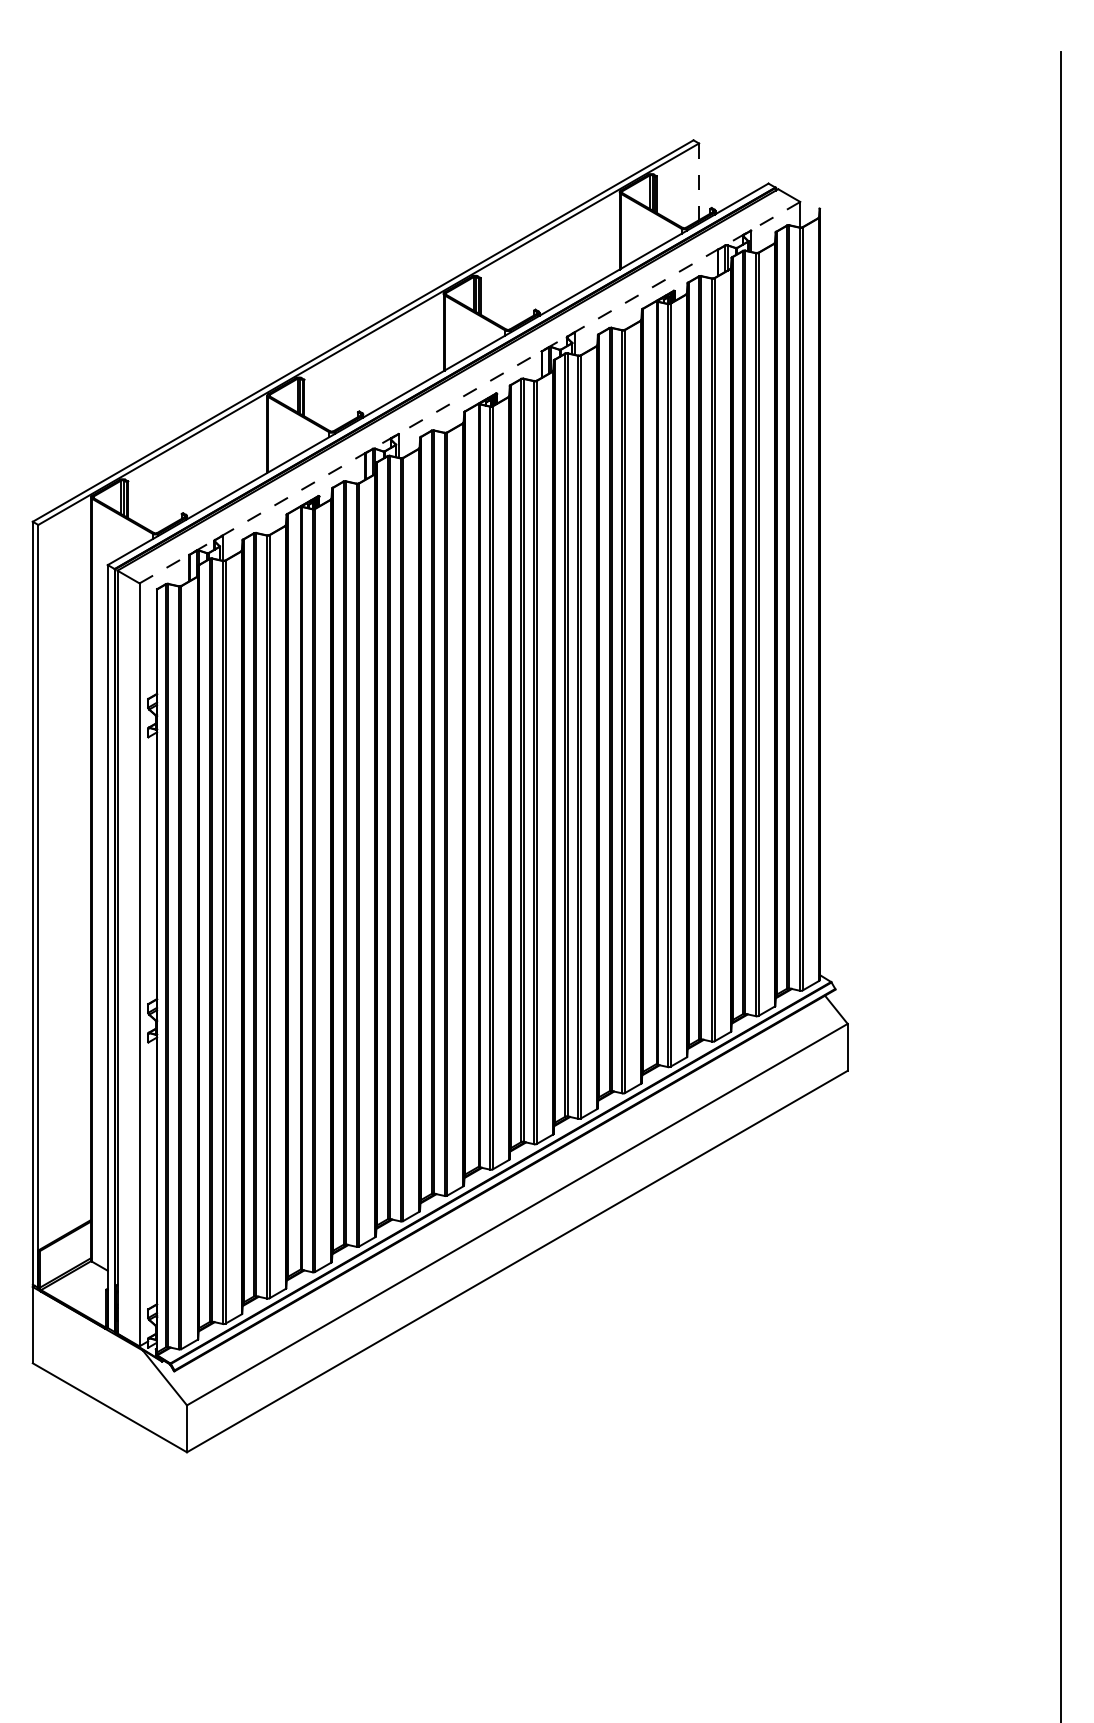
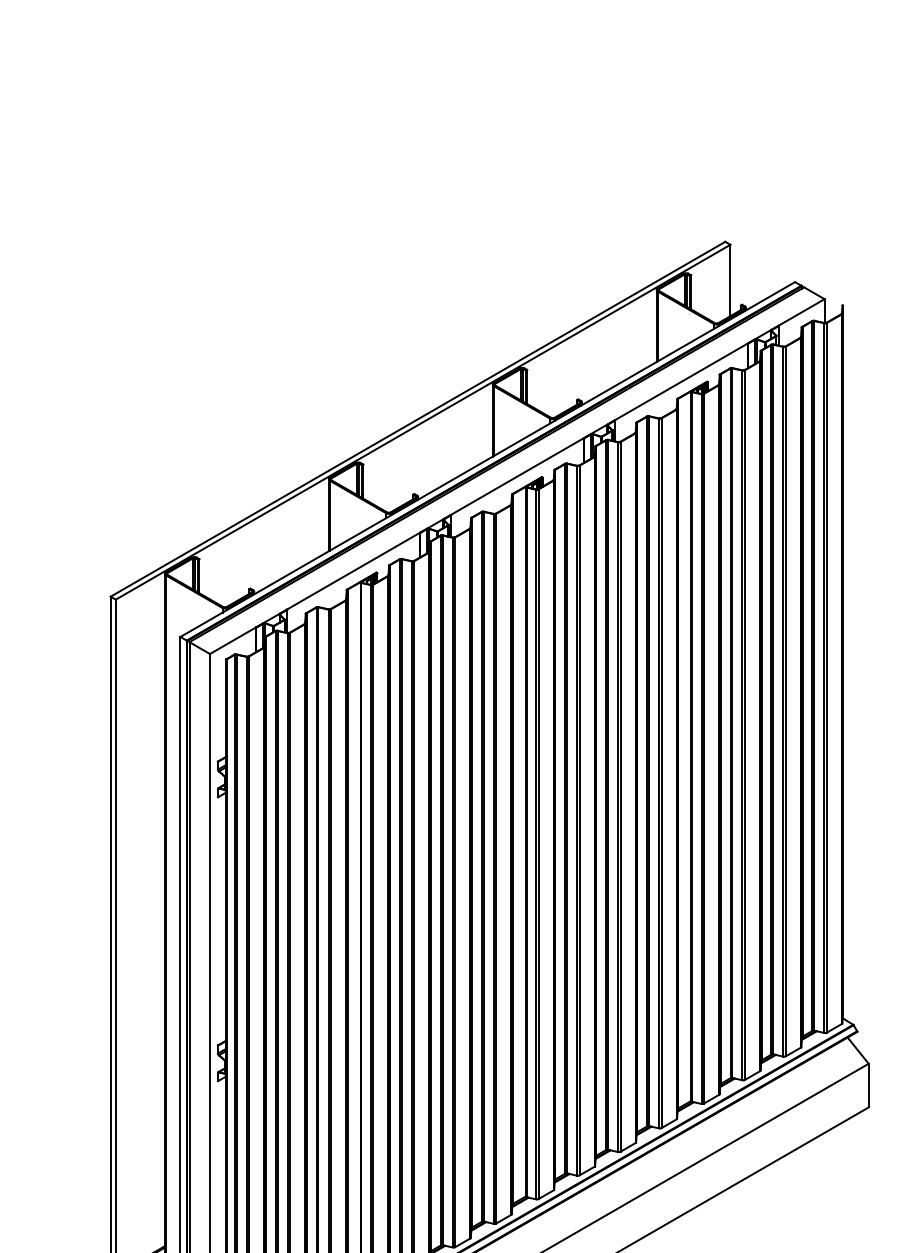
line: (699, 182) -> (730, 281), dashed -> solid
line: (470, 392) -> (517, 476), dashed -> solid

